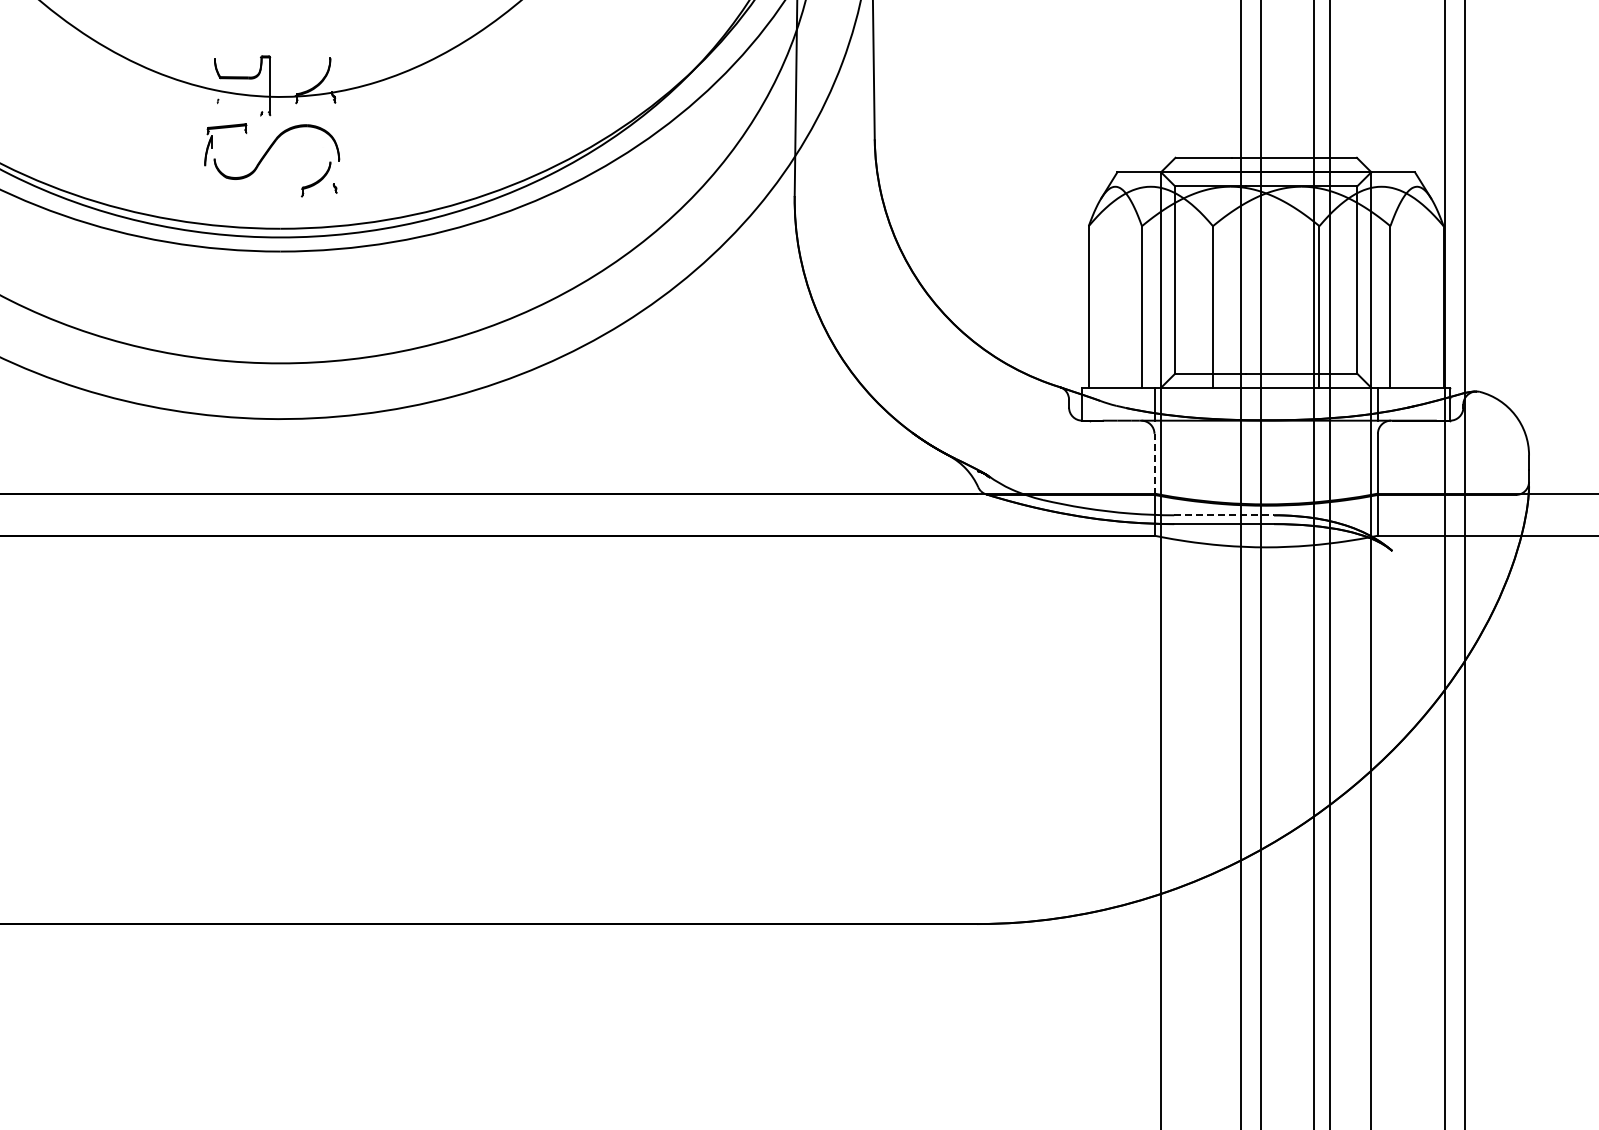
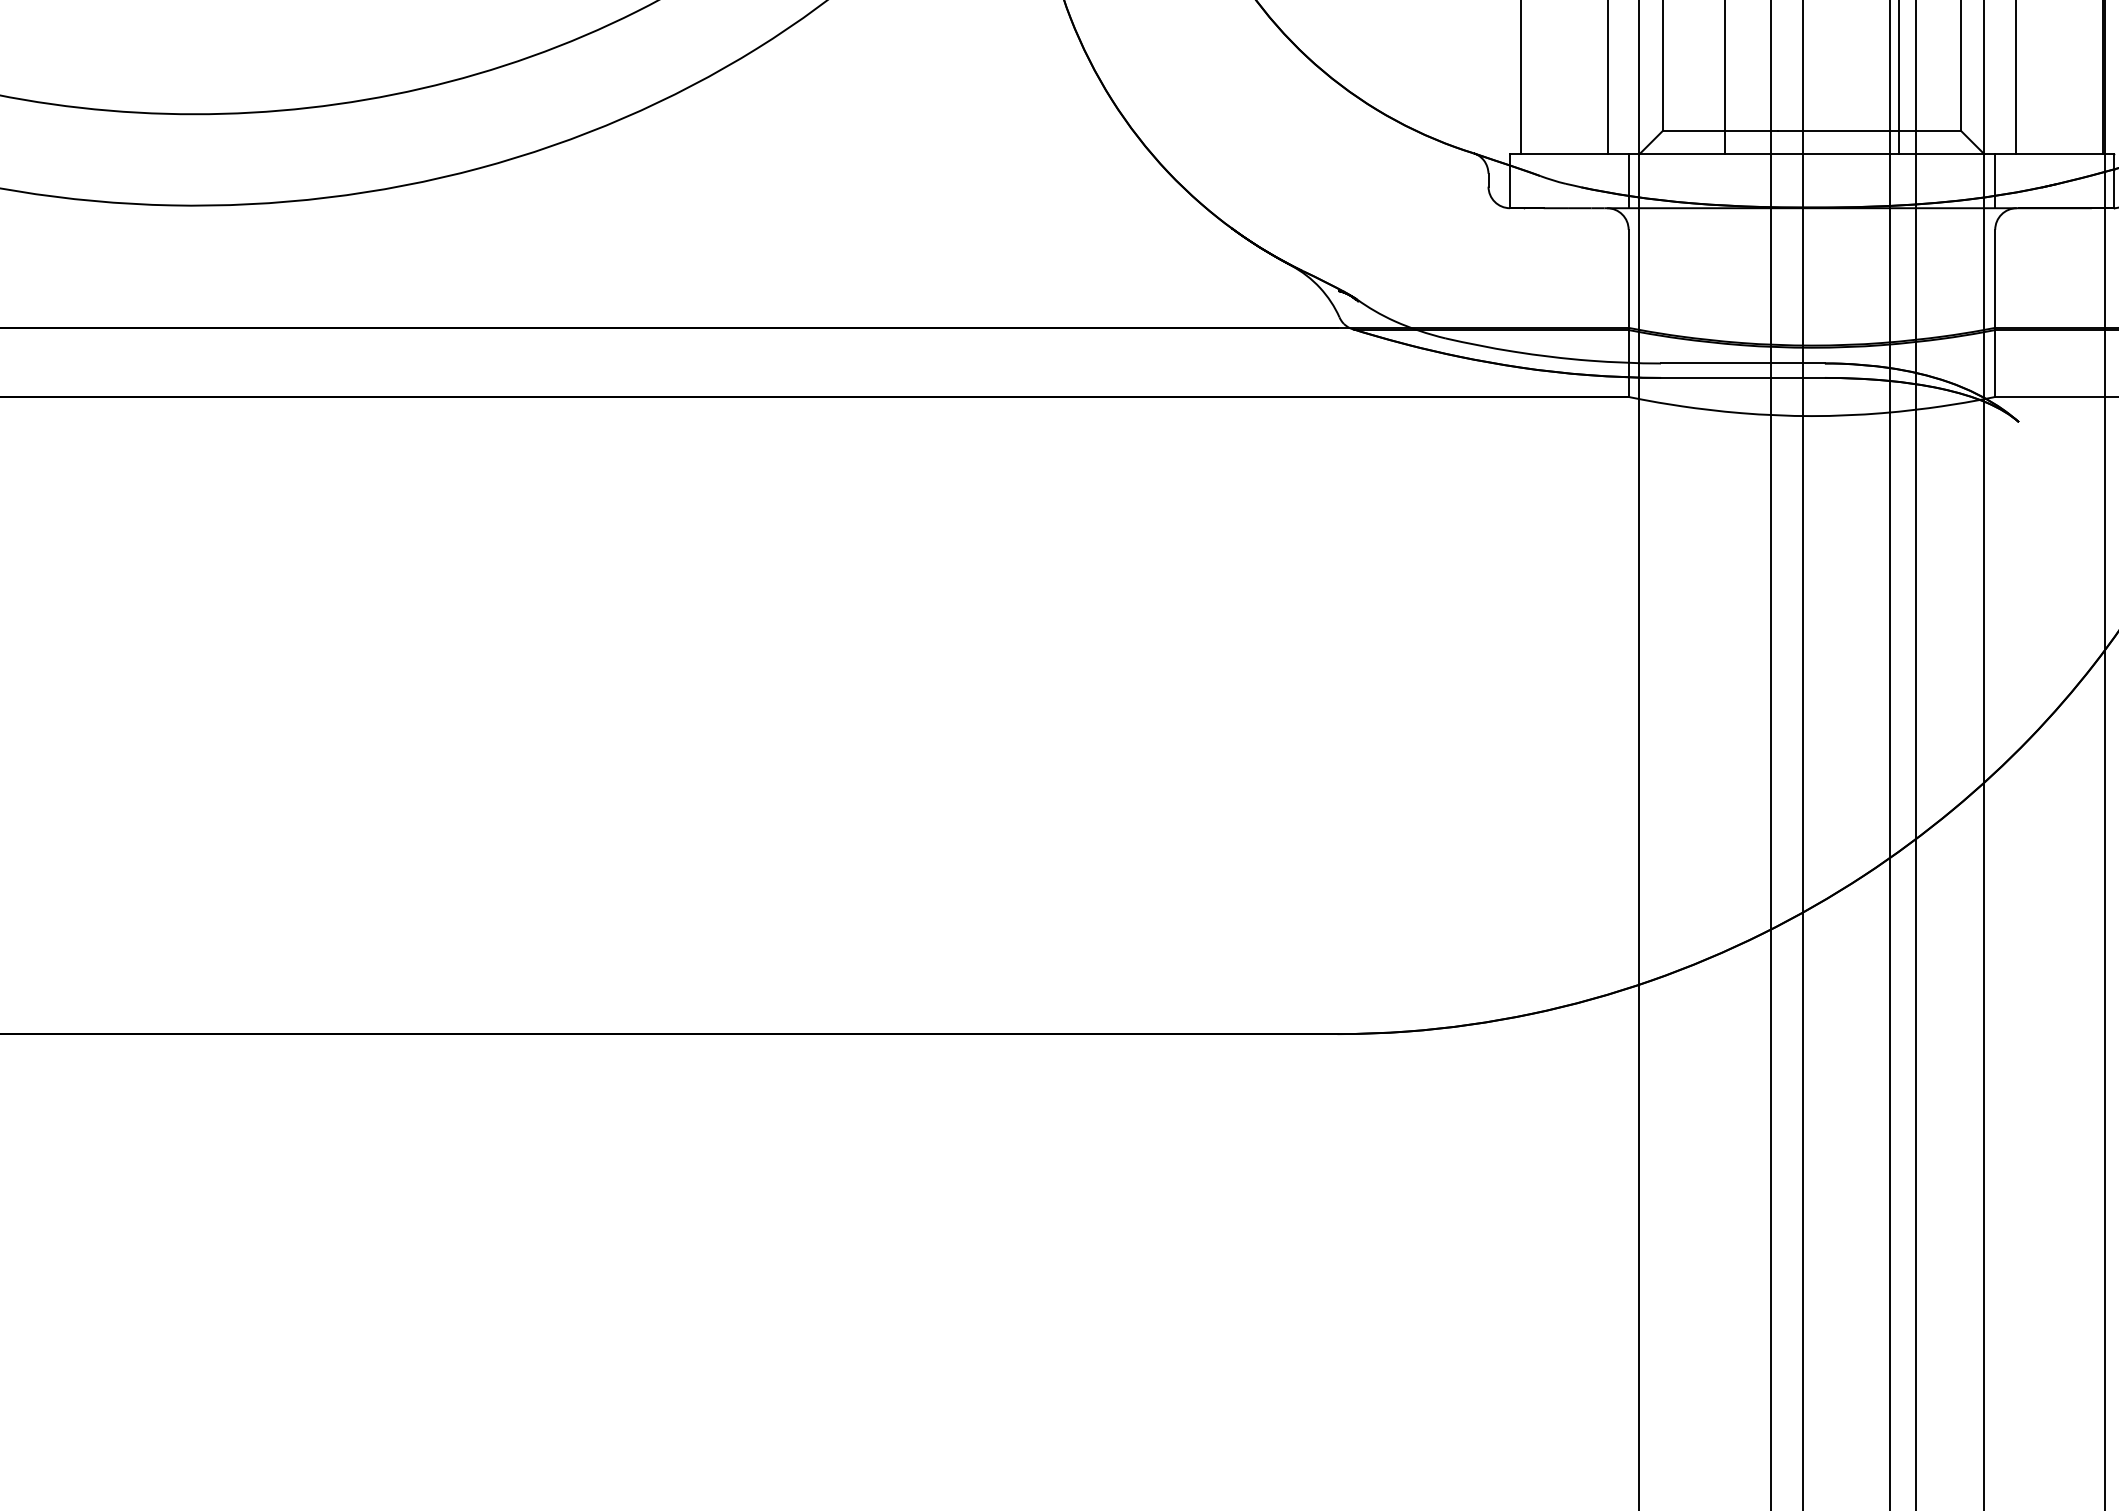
line: (1154, 464) -> (1628, 280), dashed -> solid
line: (1224, 515) -> (1743, 363), dashed -> solid

